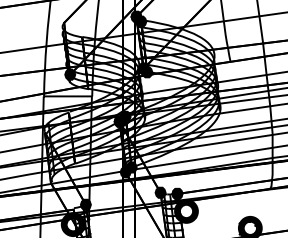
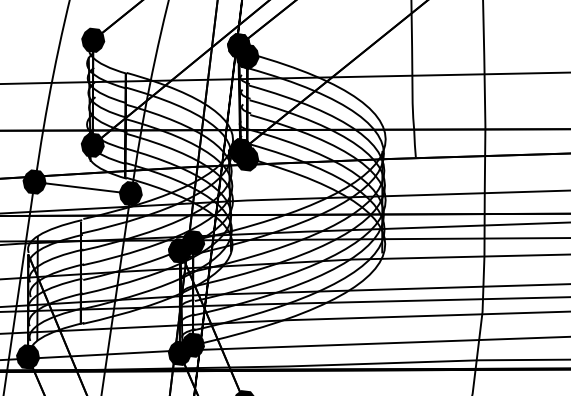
fill: (64, 22) -> (93, 39), added
fill: (43, 96) -> (34, 182), added
fill: (91, 96) -> (129, 193), added
fill: (50, 183) -> (27, 357), added

